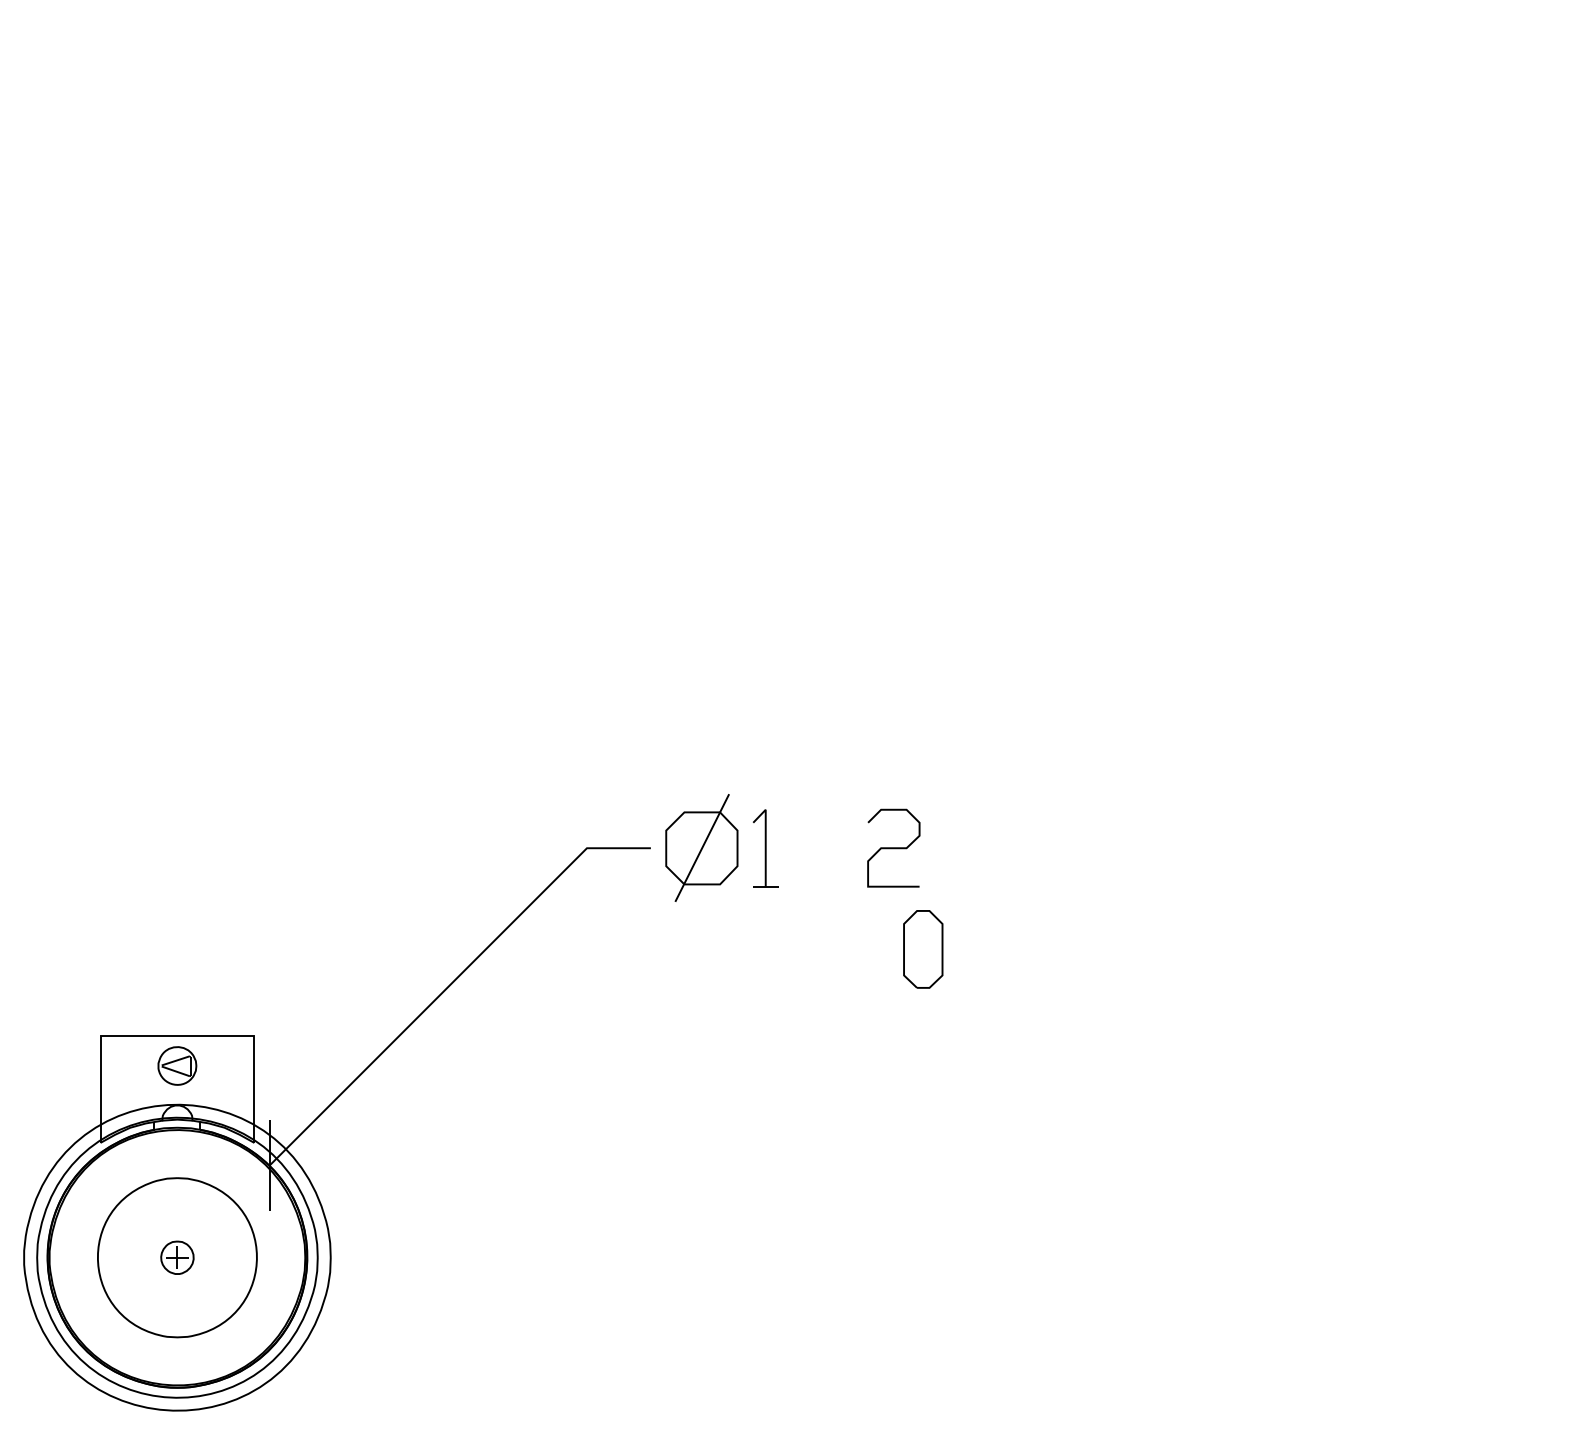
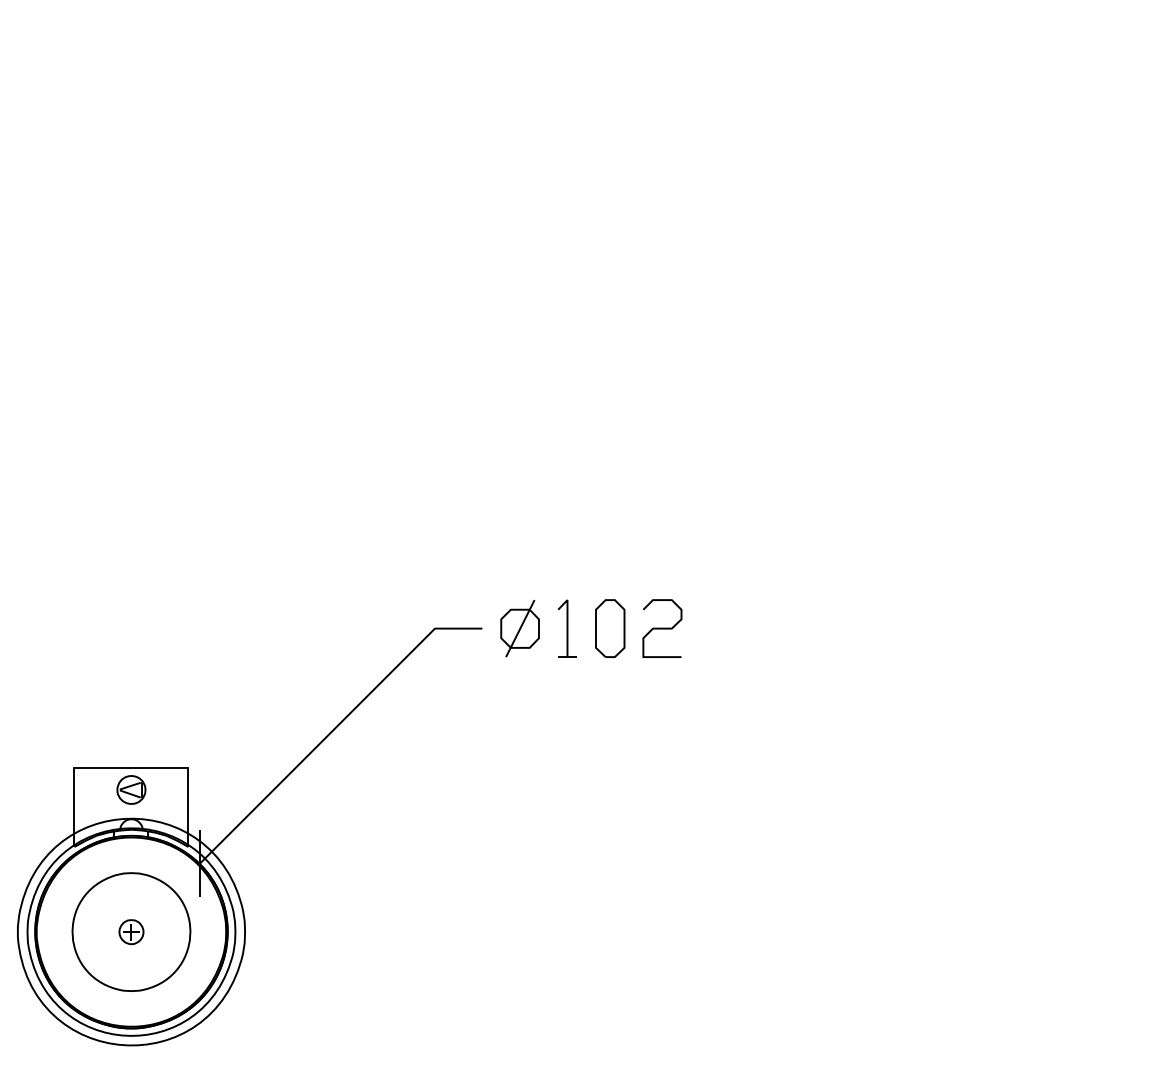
part: (700, 848) -> (519, 628), size x0.71
part: (923, 949) -> (610, 628), moved

